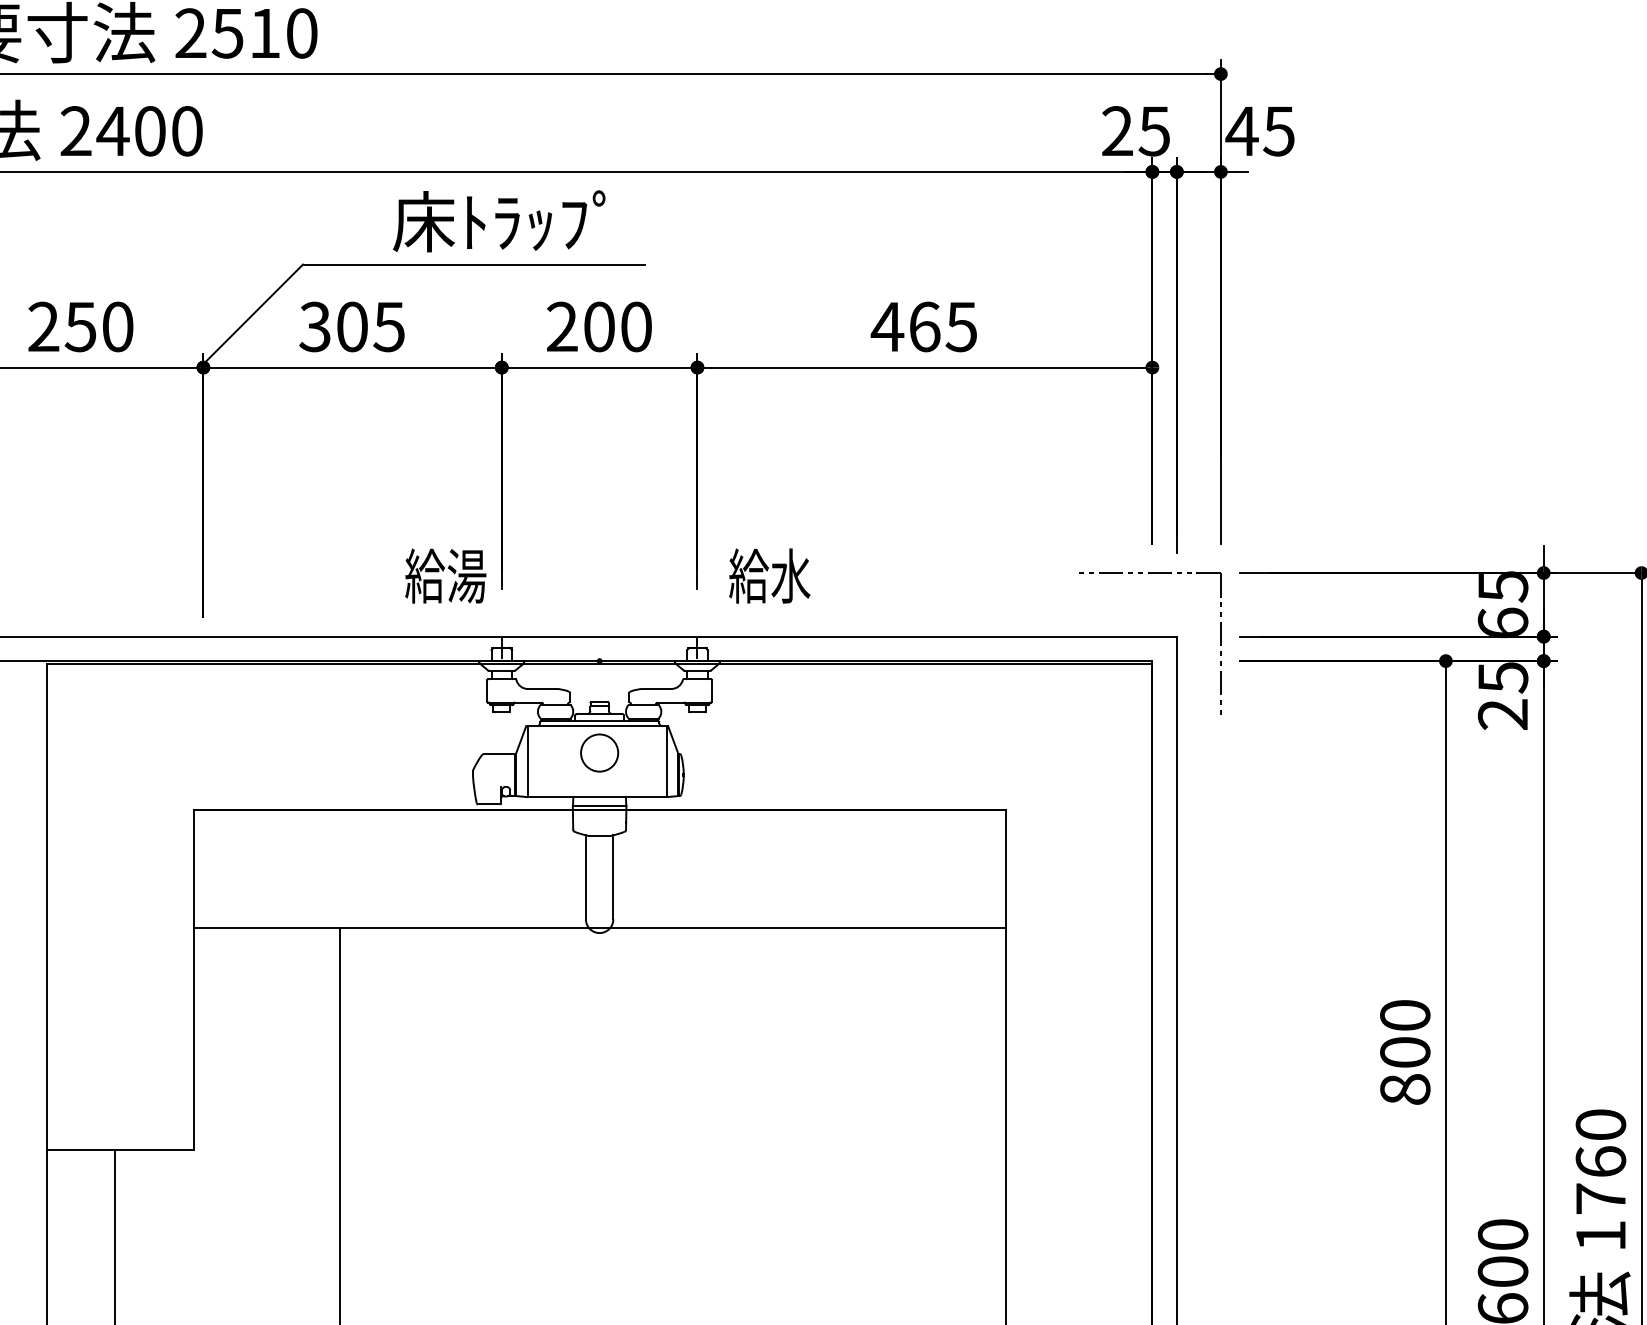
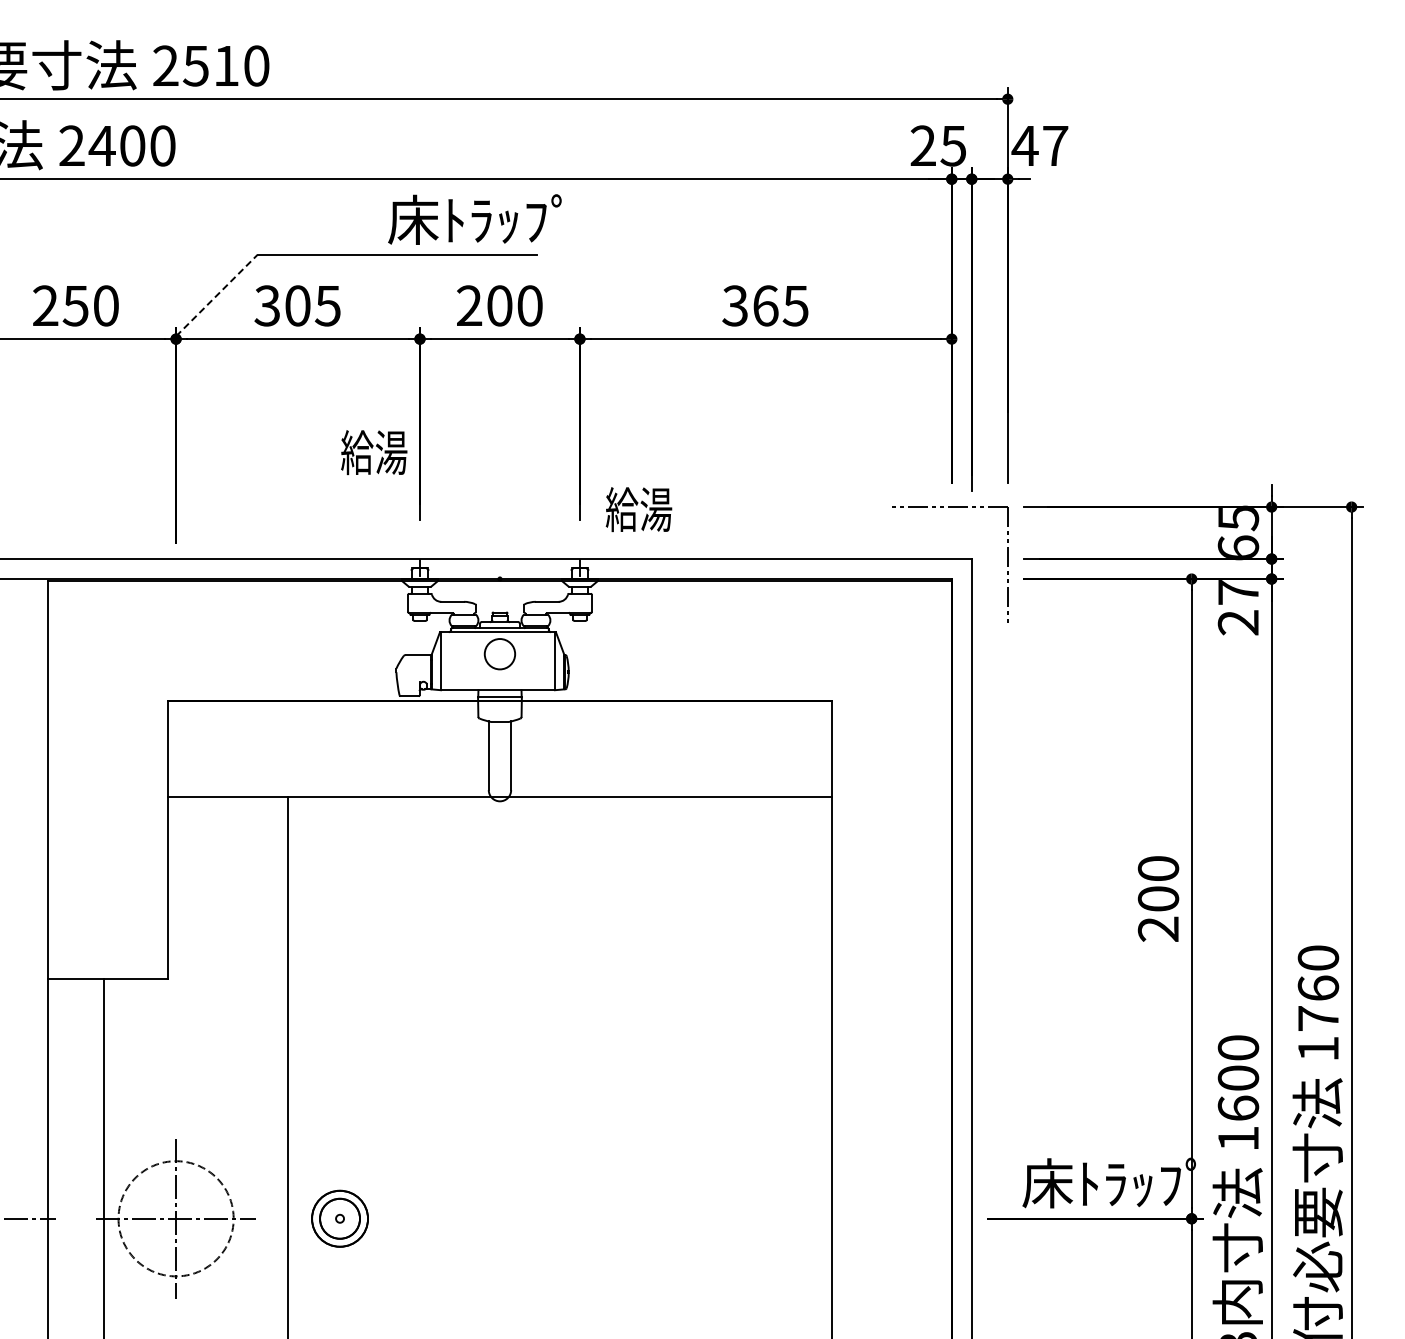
text: (1279, 131) -> (1055, 146), 45 -> 47
text: (498, 221) -> (474, 219), moved
line: (252, 314) -> (216, 295), solid -> dashed
text: (886, 326) -> (734, 305), 465 -> 365
text: (446, 576) -> (374, 452), moved
text: (791, 576) -> (656, 509), 給水 -> 給湯
text: (1503, 677) -> (1238, 592), 25 -> 27
text: (1405, 1088) -> (1158, 928), 800 -> 200

